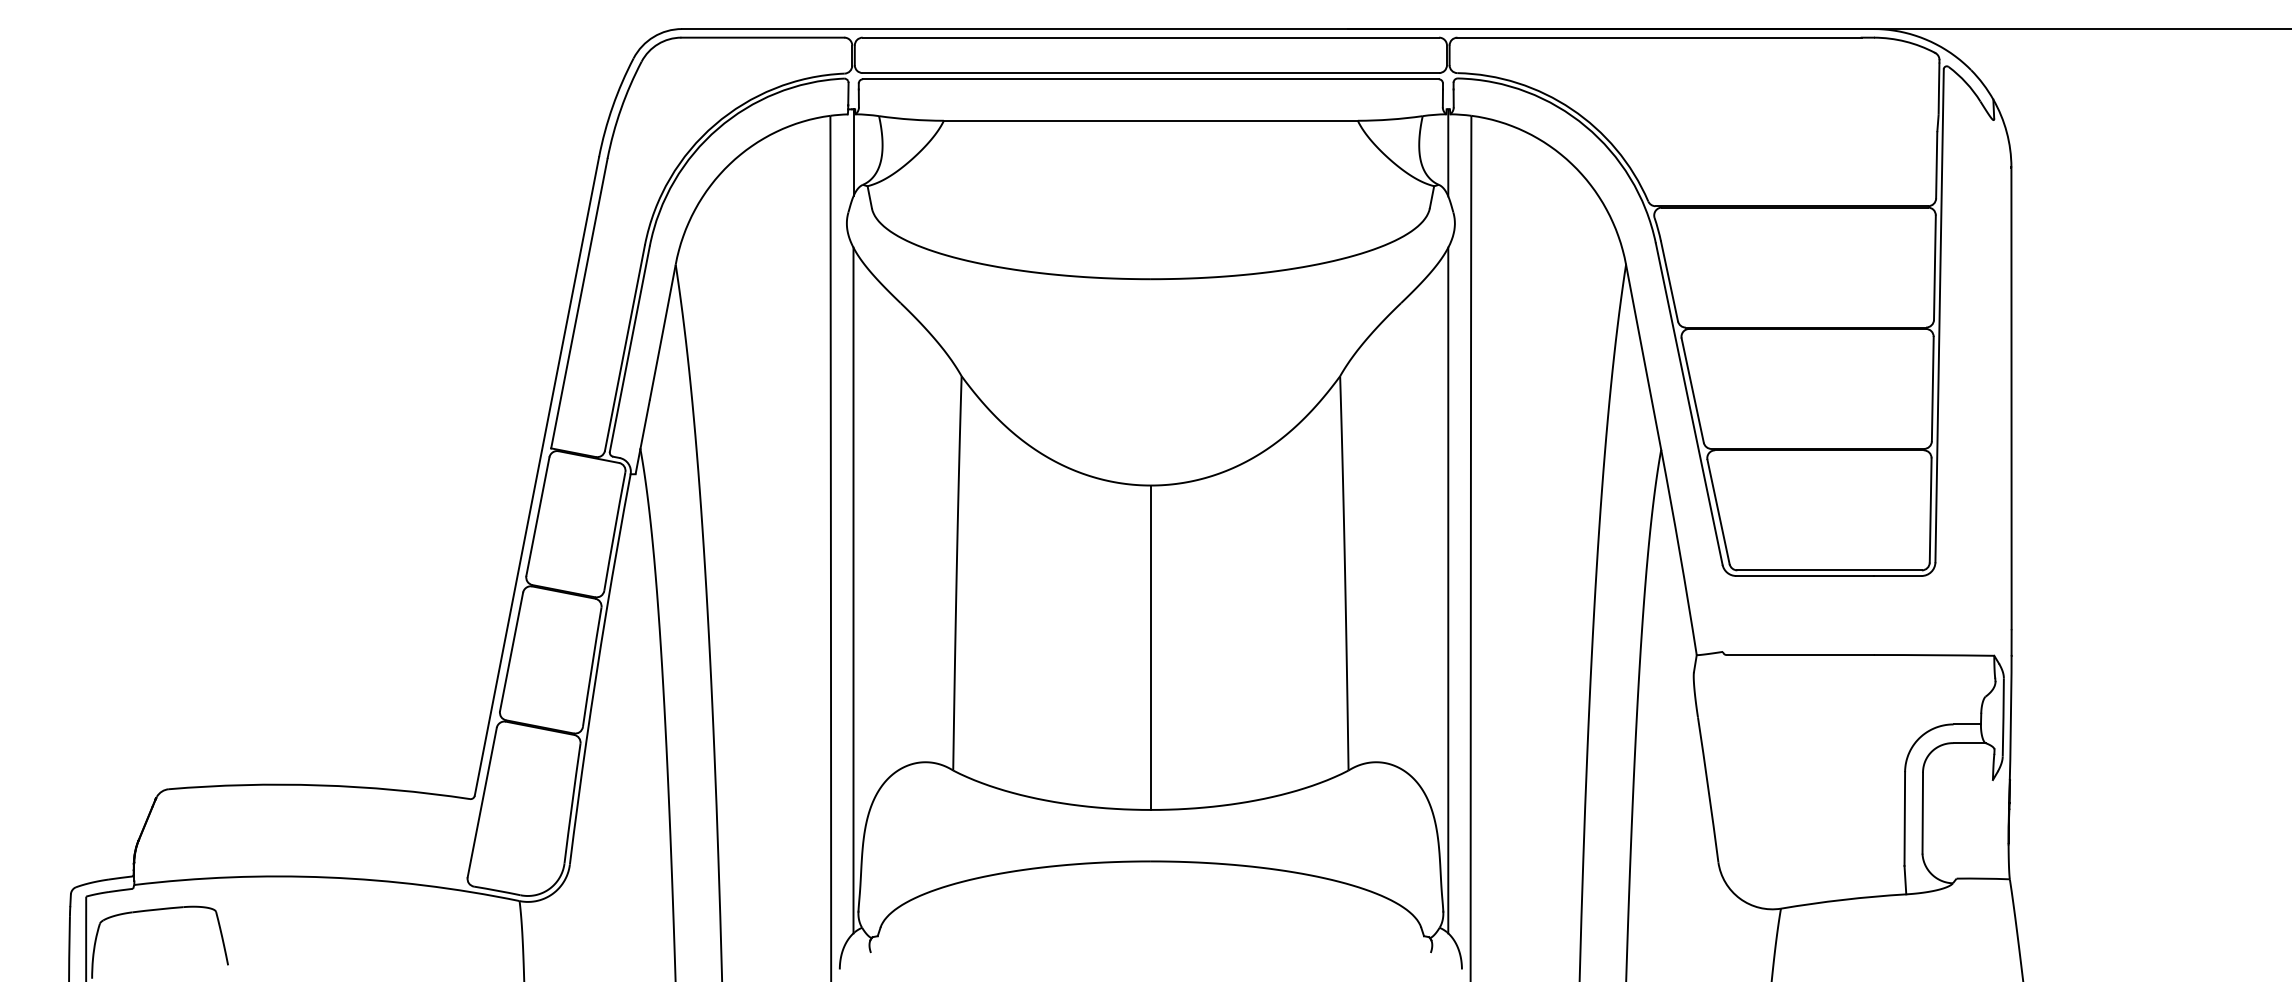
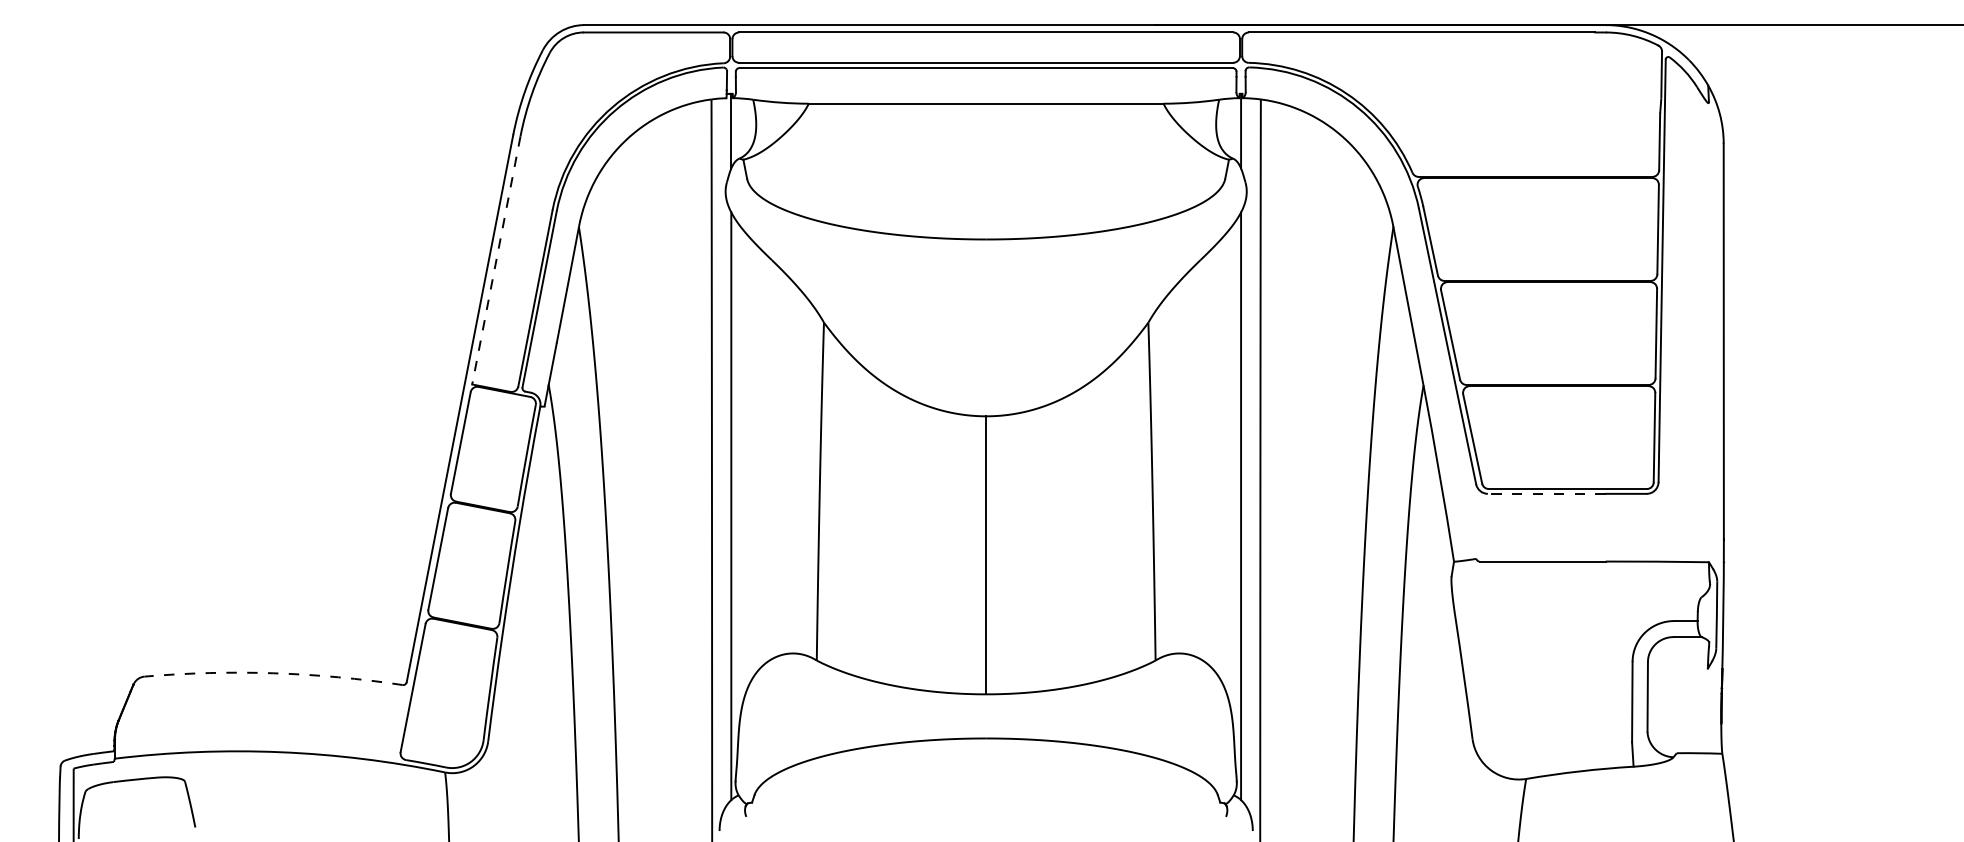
line: (579, 303) -> (496, 260), solid -> dashed
line: (1804, 575) -> (1546, 493), solid -> dashed
arc: (319, 785) -> (273, 673), solid -> dashed

